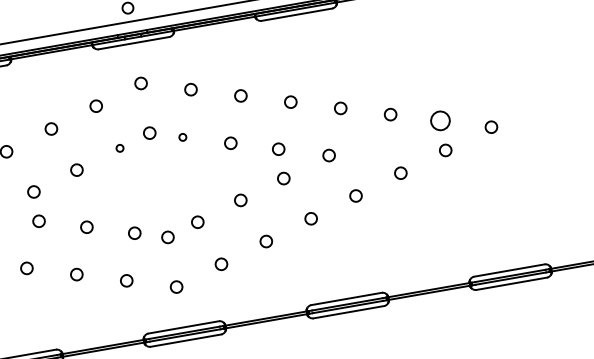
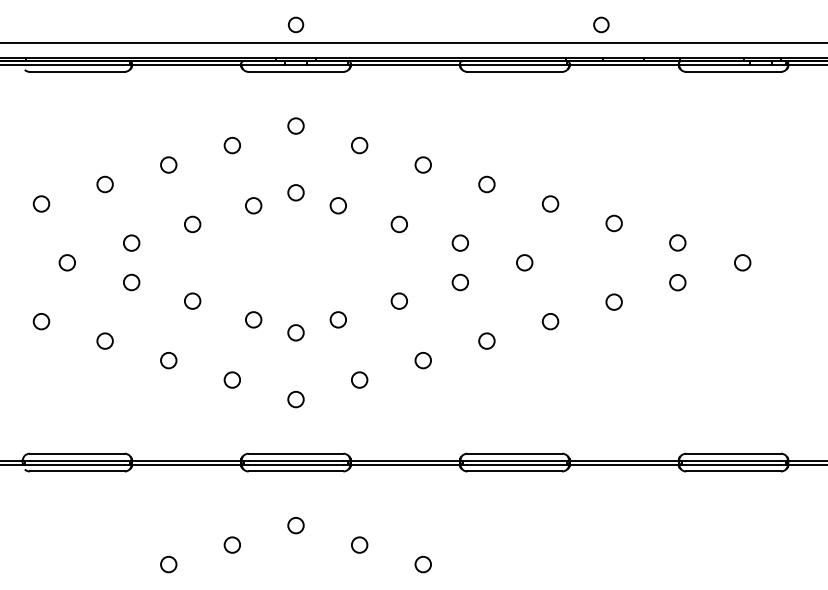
circle: (440, 120) -> (677, 242), size x0.62
circle: (182, 137) -> (337, 205), size x1.67
circle: (119, 148) -> (253, 205), size x1.67

